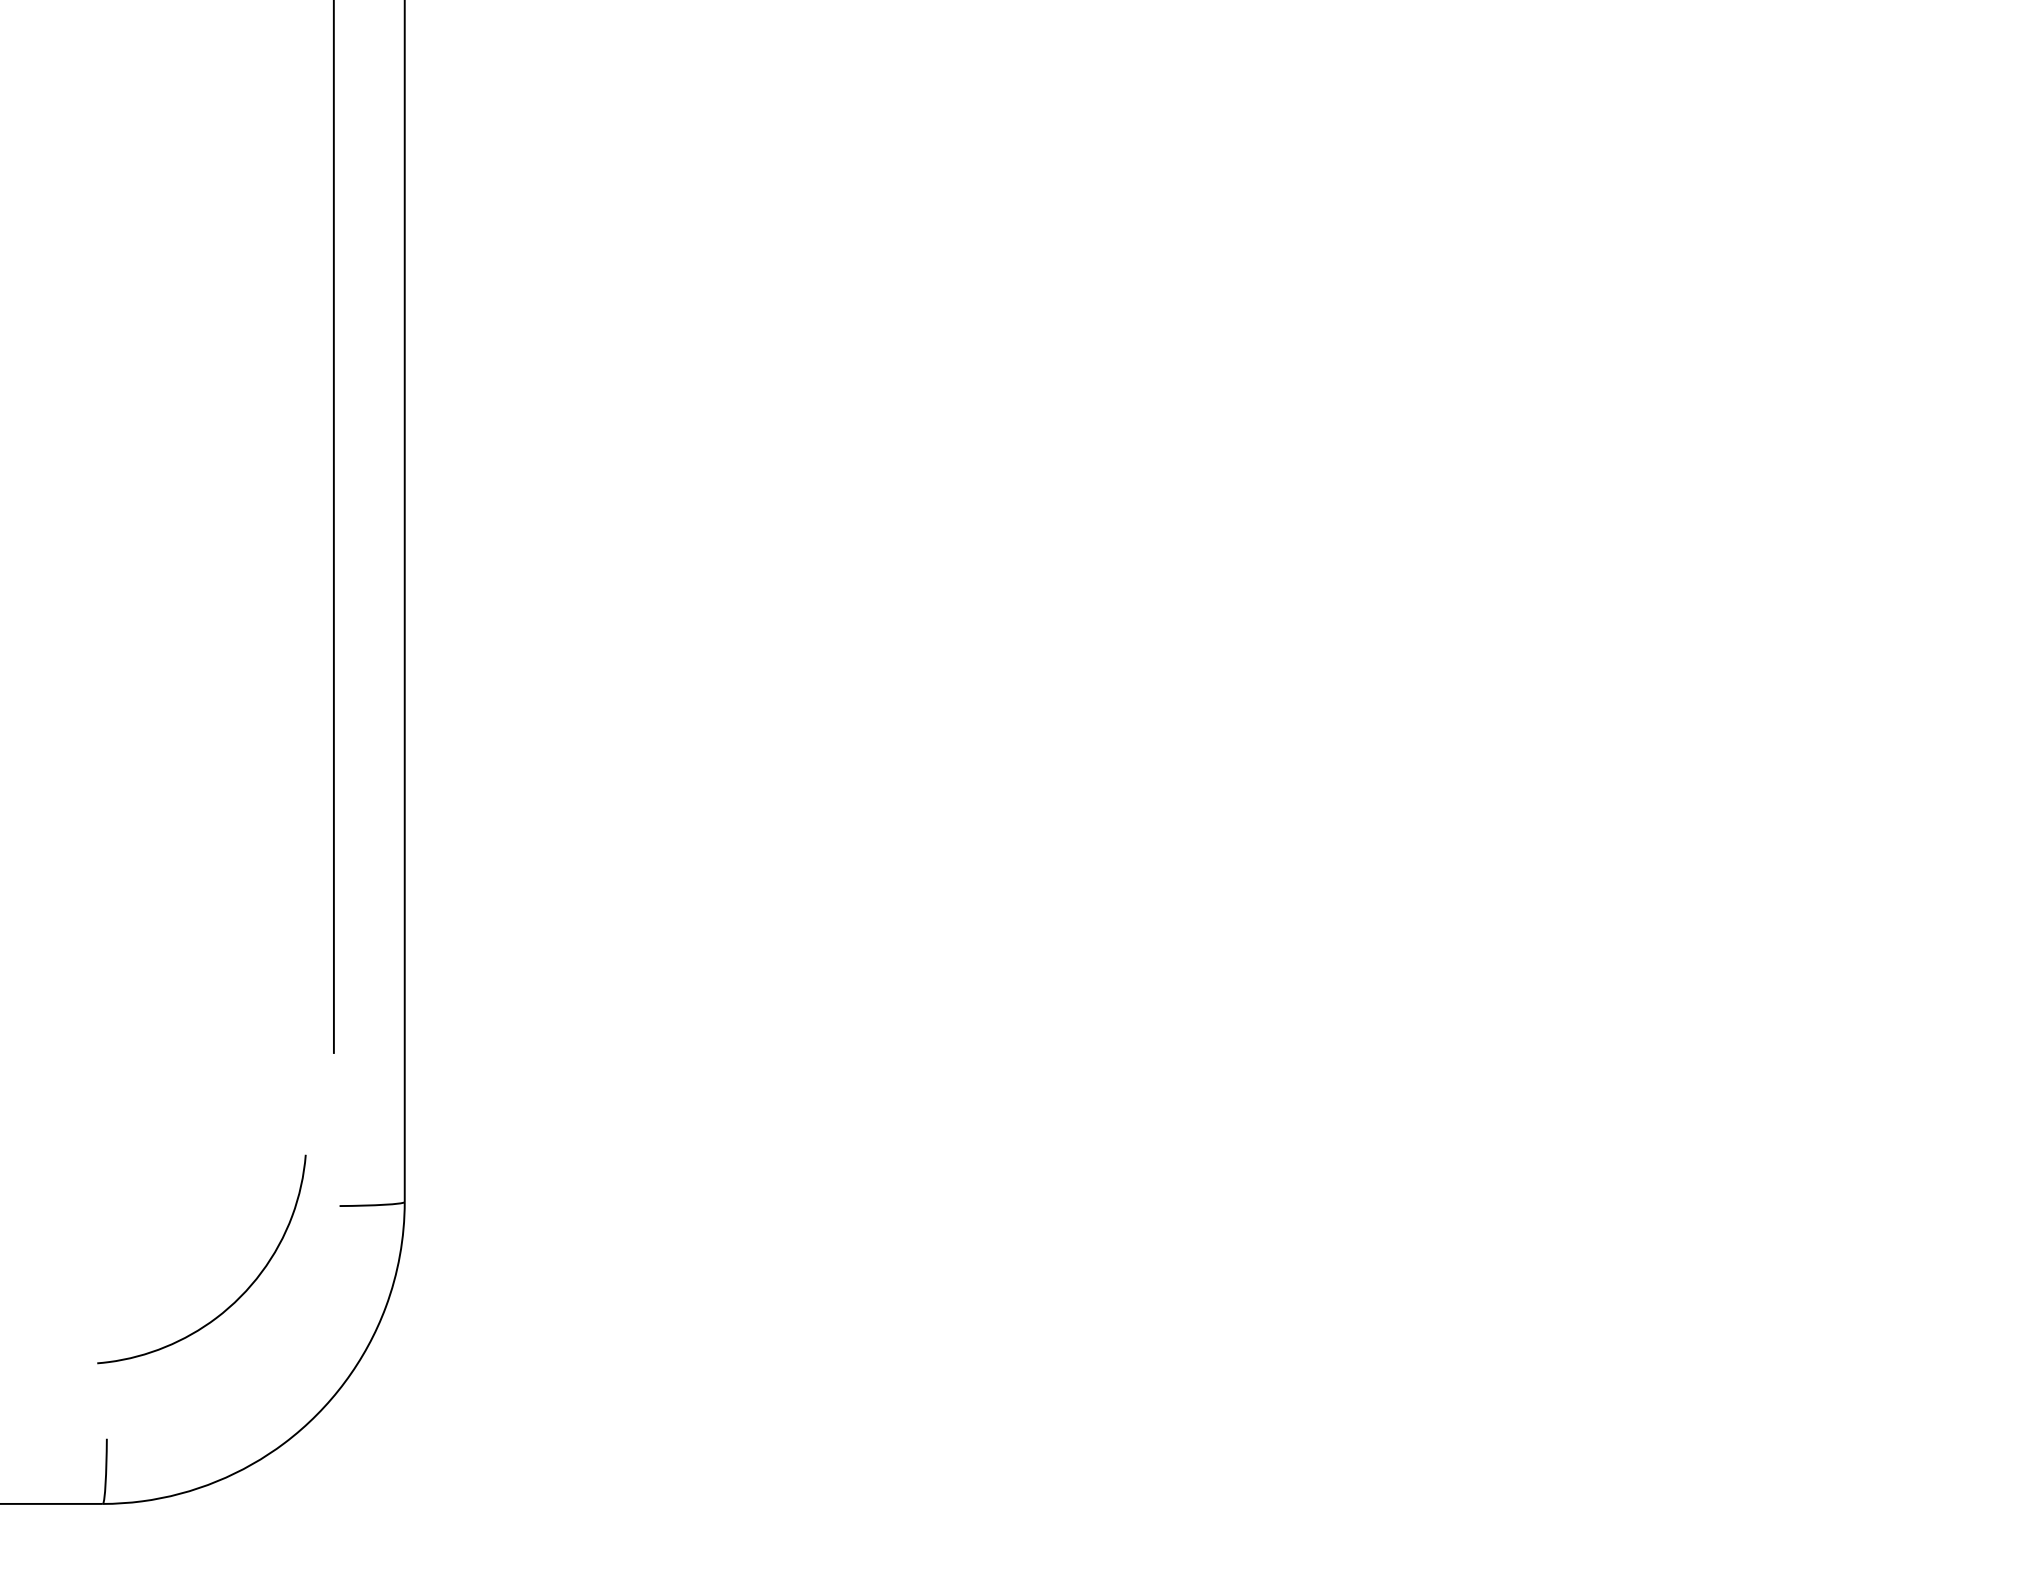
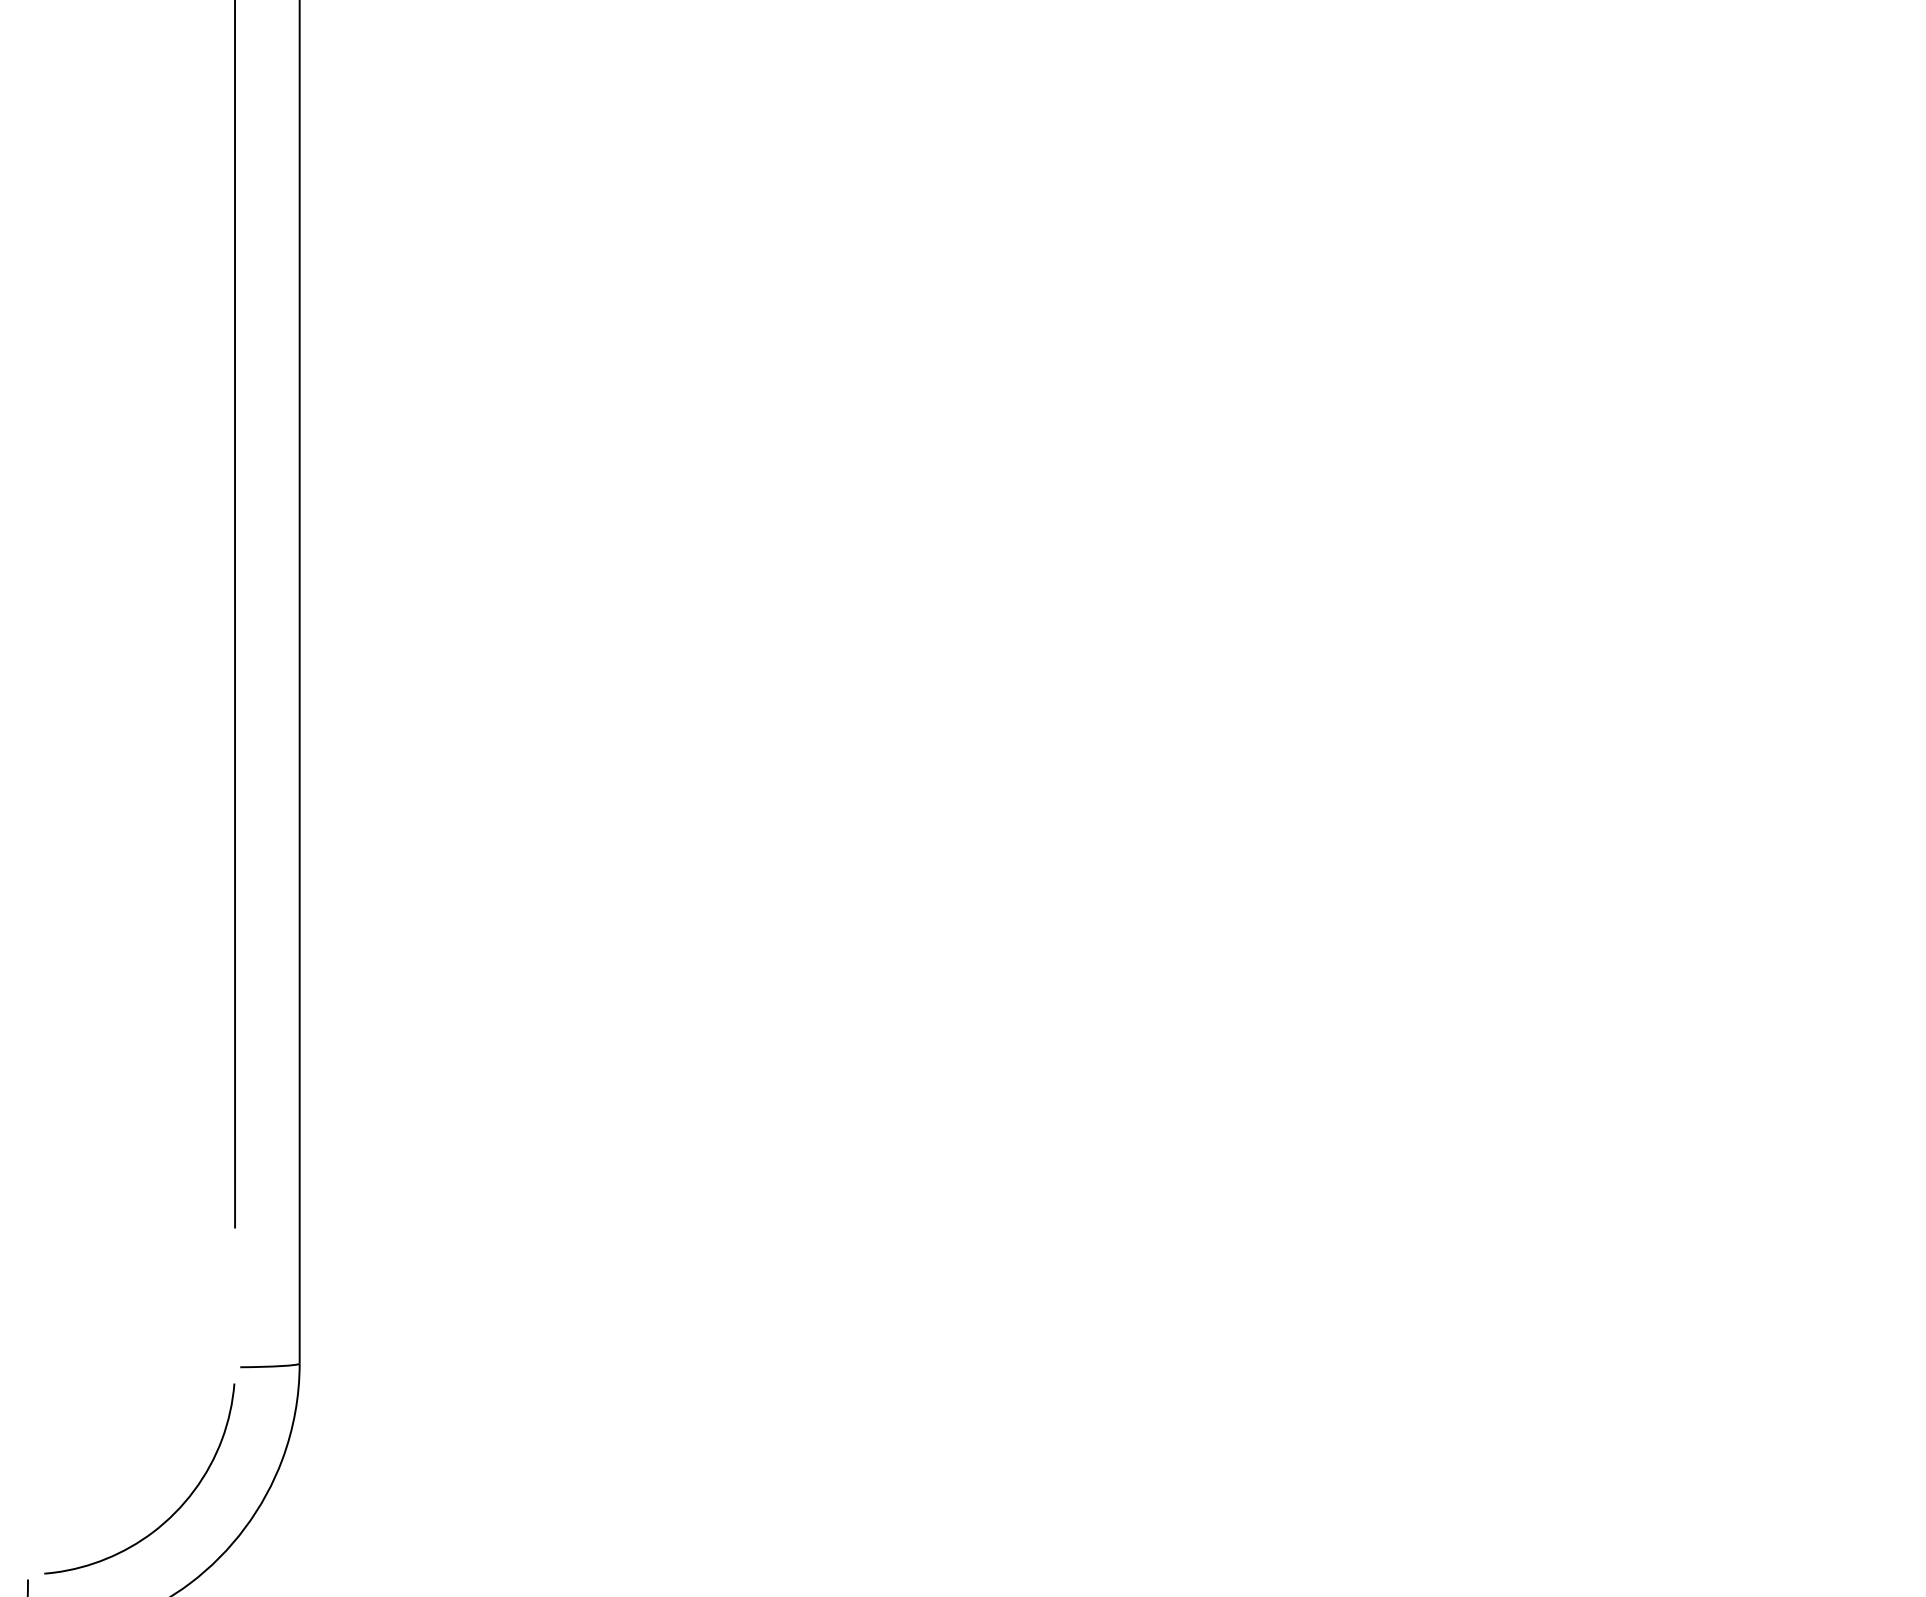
curve: (240, 1296) -> (174, 1512), moved

